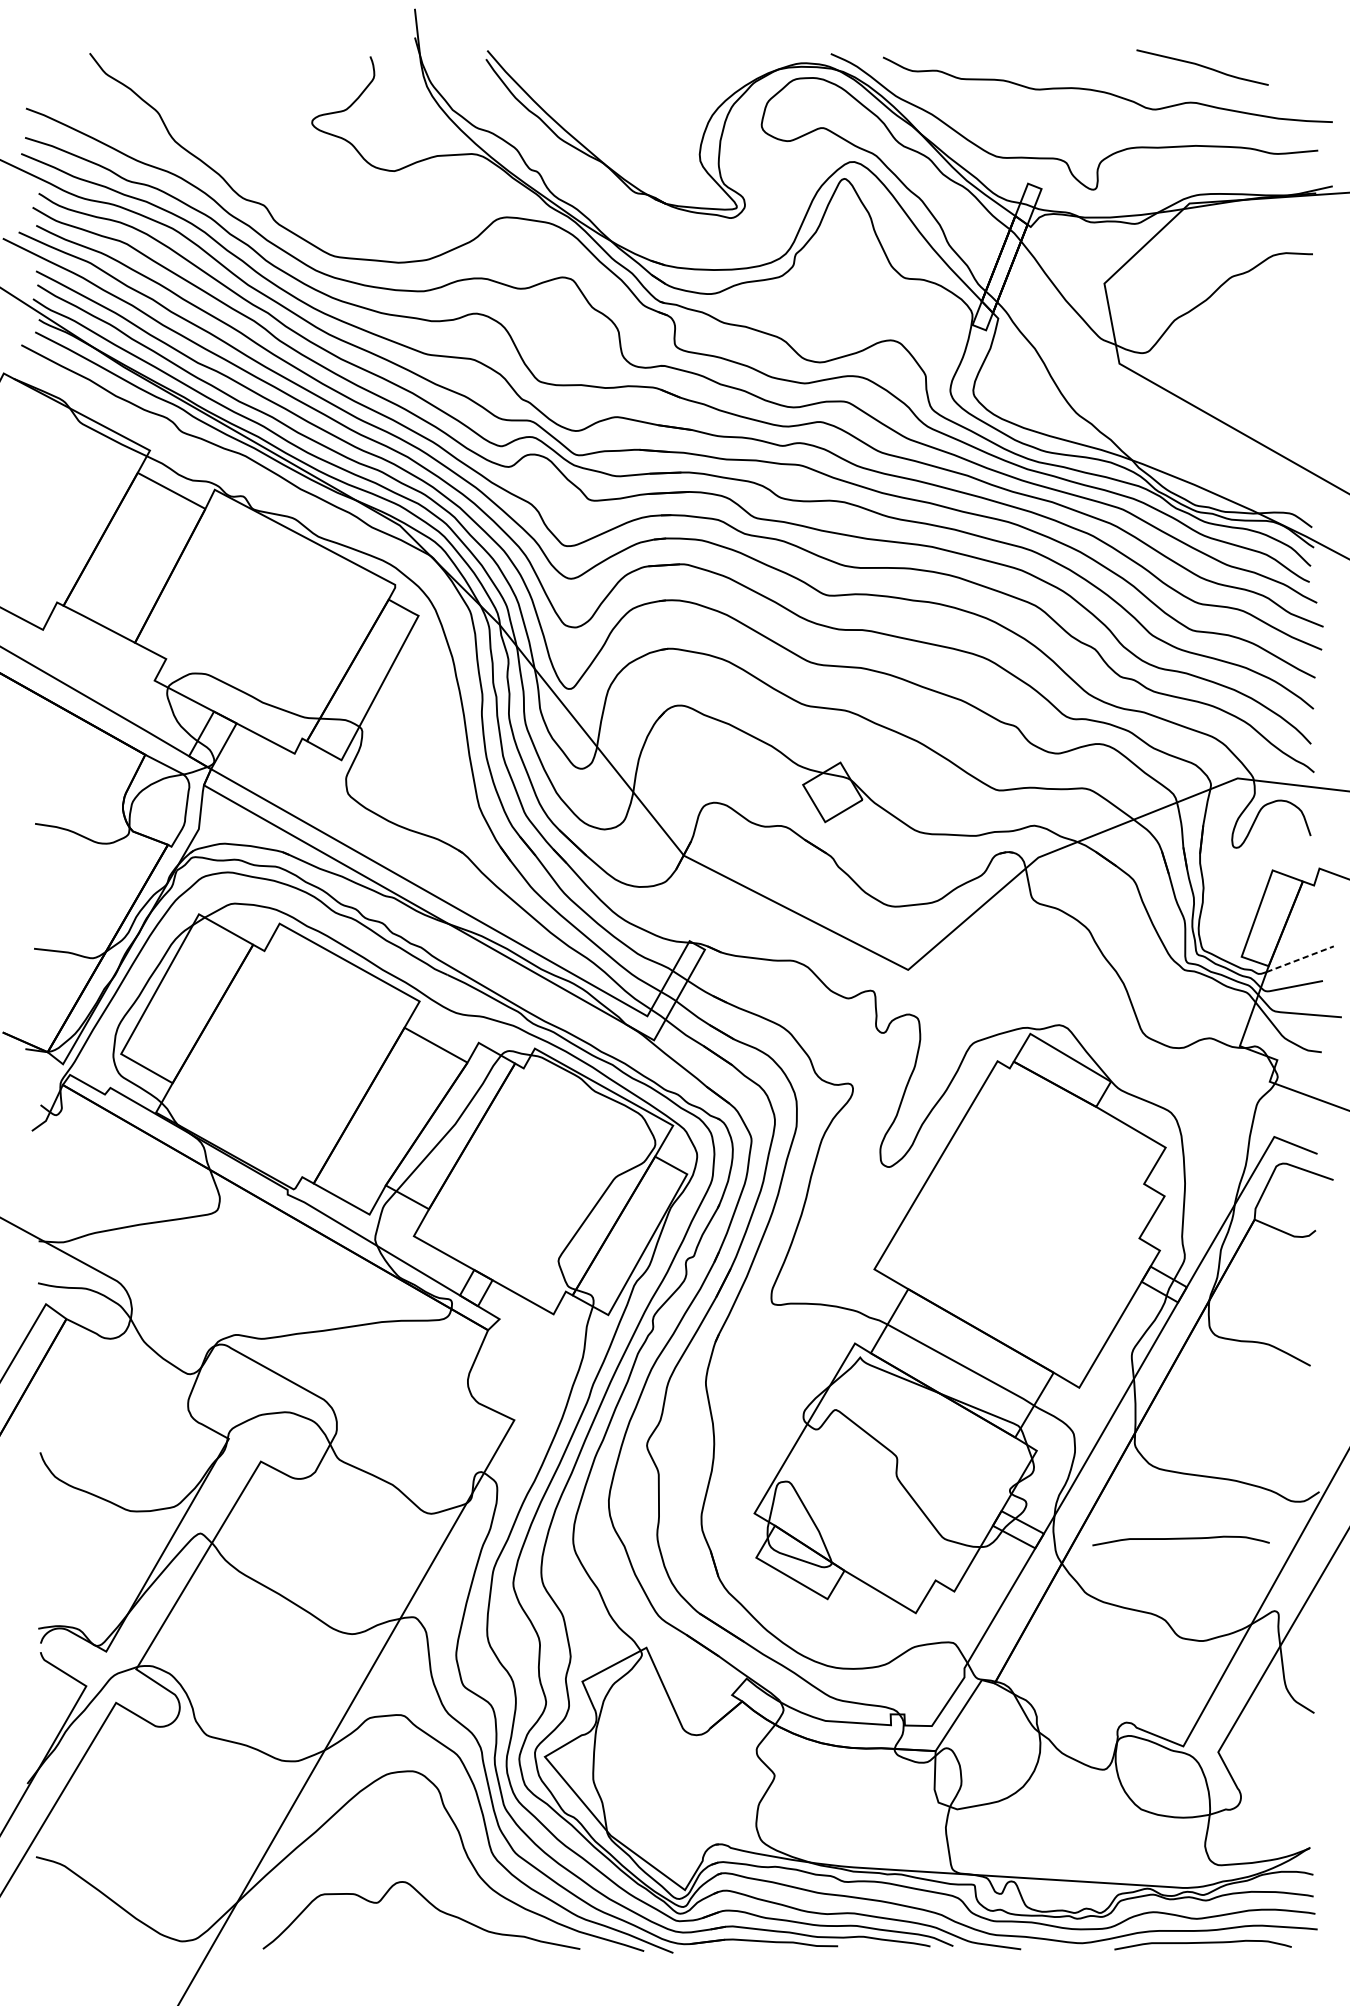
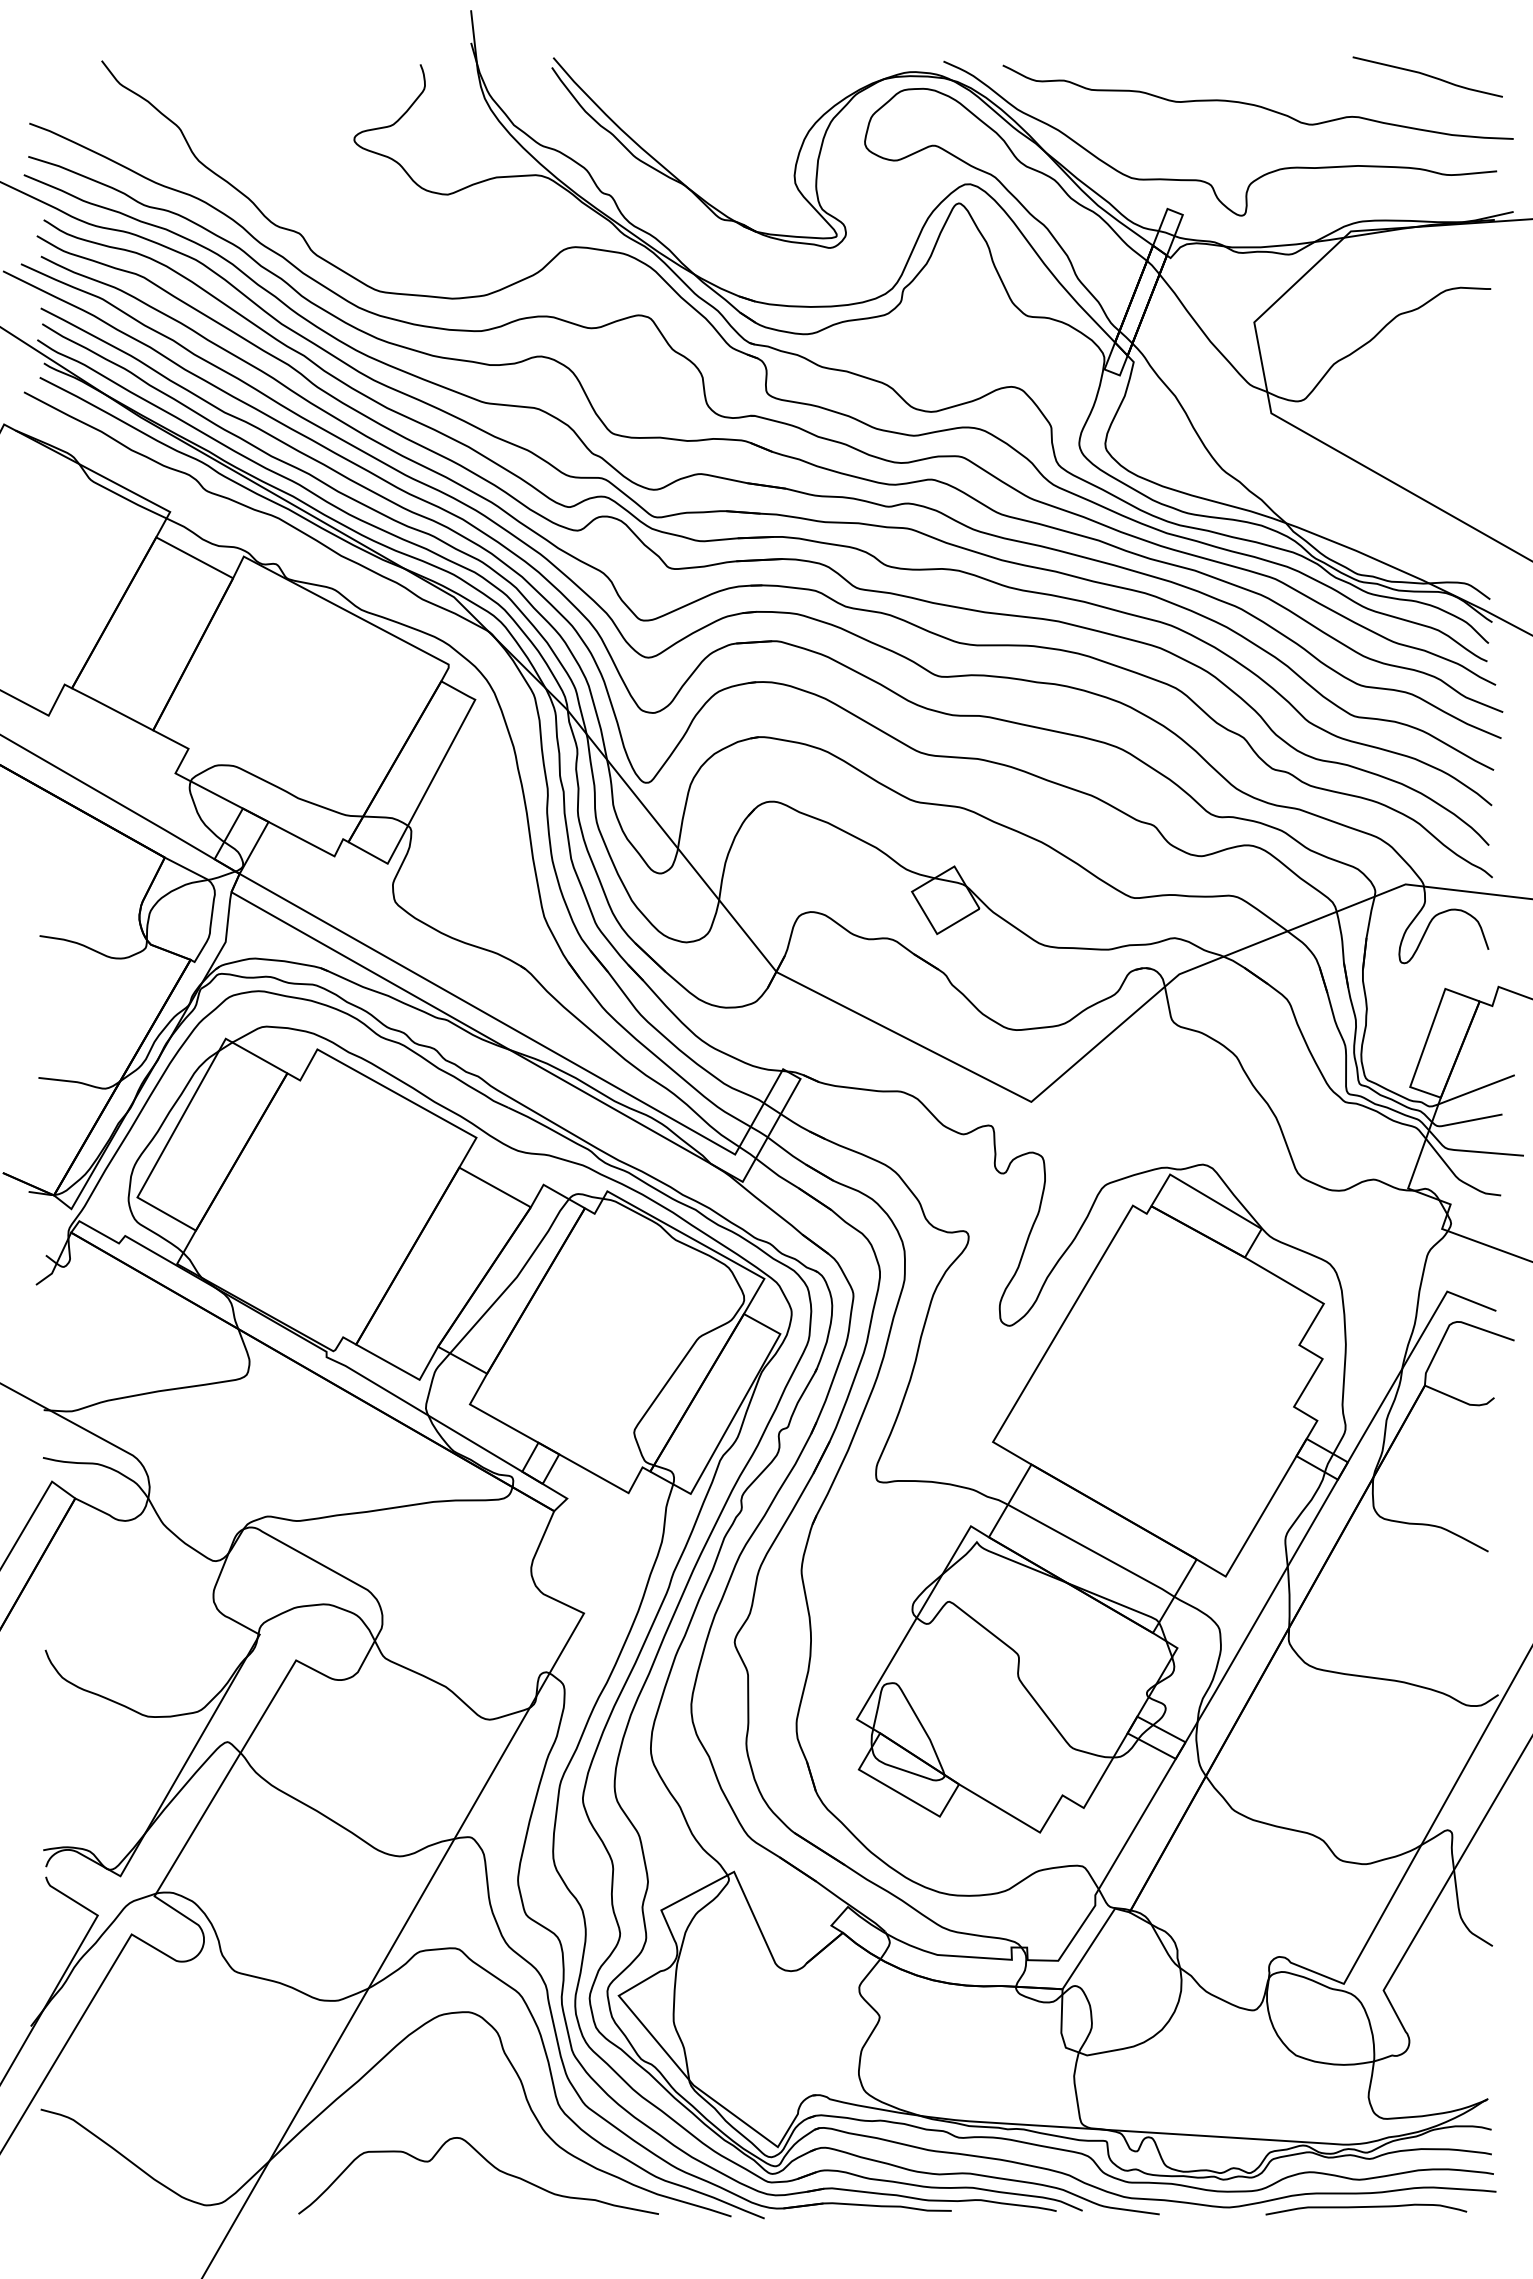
curve: (1202, 67) -> (1427, 76), moved
line: (1300, 958) -> (1476, 1089), dashed -> solid
curve: (1181, 1539) -> (1341, 1748), removed

